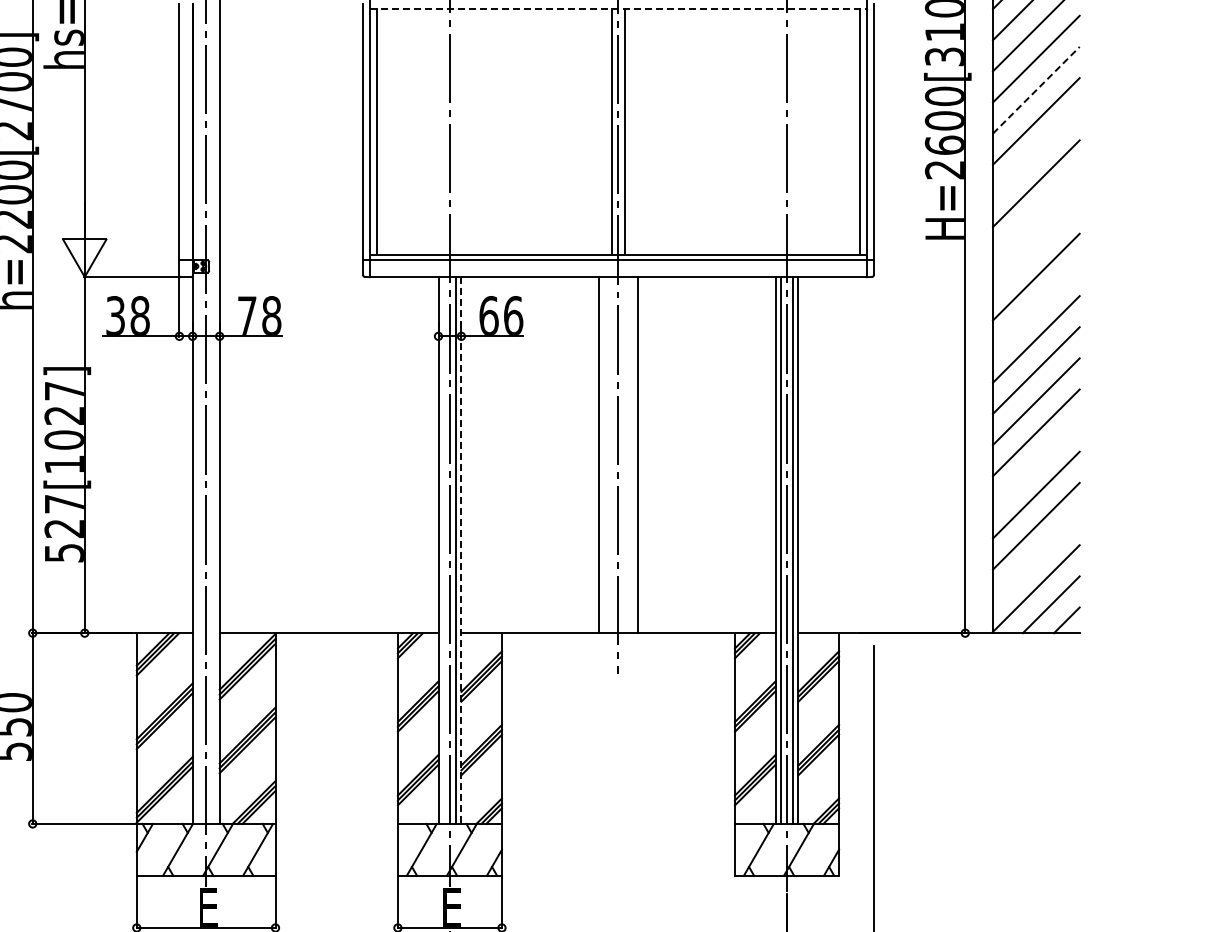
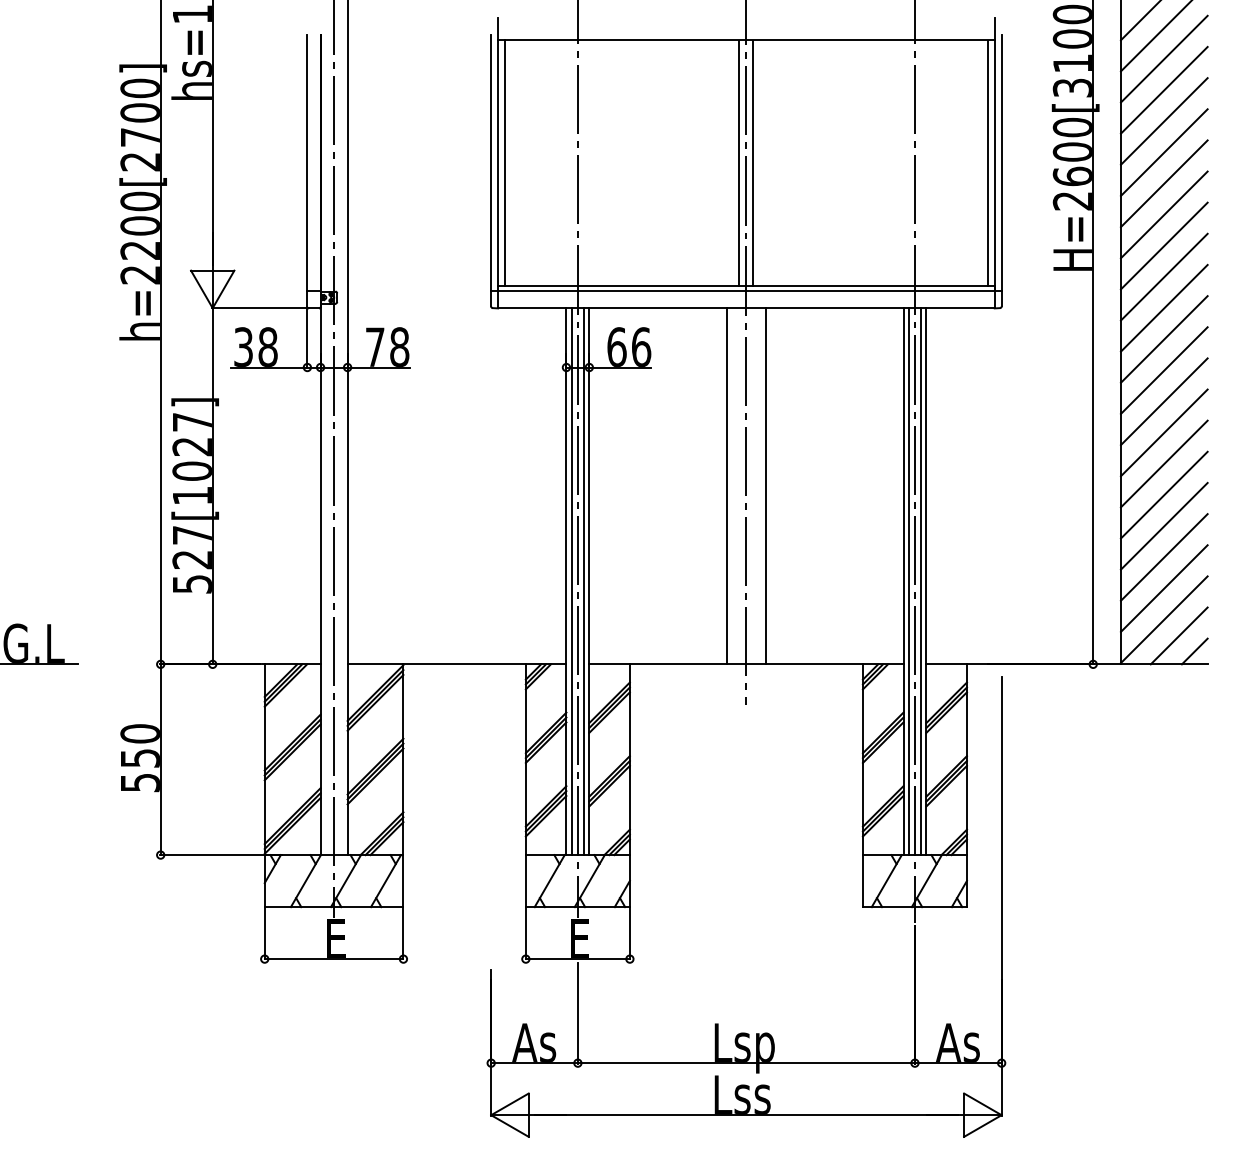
line: (618, 9) -> (746, 40), dashed -> solid
line: (1036, 90) -> (1164, 121), dashed -> solid
line: (1035, 152) -> (1163, 183), added
line: (1035, 214) -> (1163, 245), added
line: (1035, 245) -> (1163, 276), added
line: (1035, 308) -> (1163, 339), added
line: (1035, 463) -> (1163, 494), added
line: (443, 550) -> (571, 581), added
line: (461, 551) -> (589, 582), dashed -> solid
line: (1035, 557) -> (1163, 588), added

